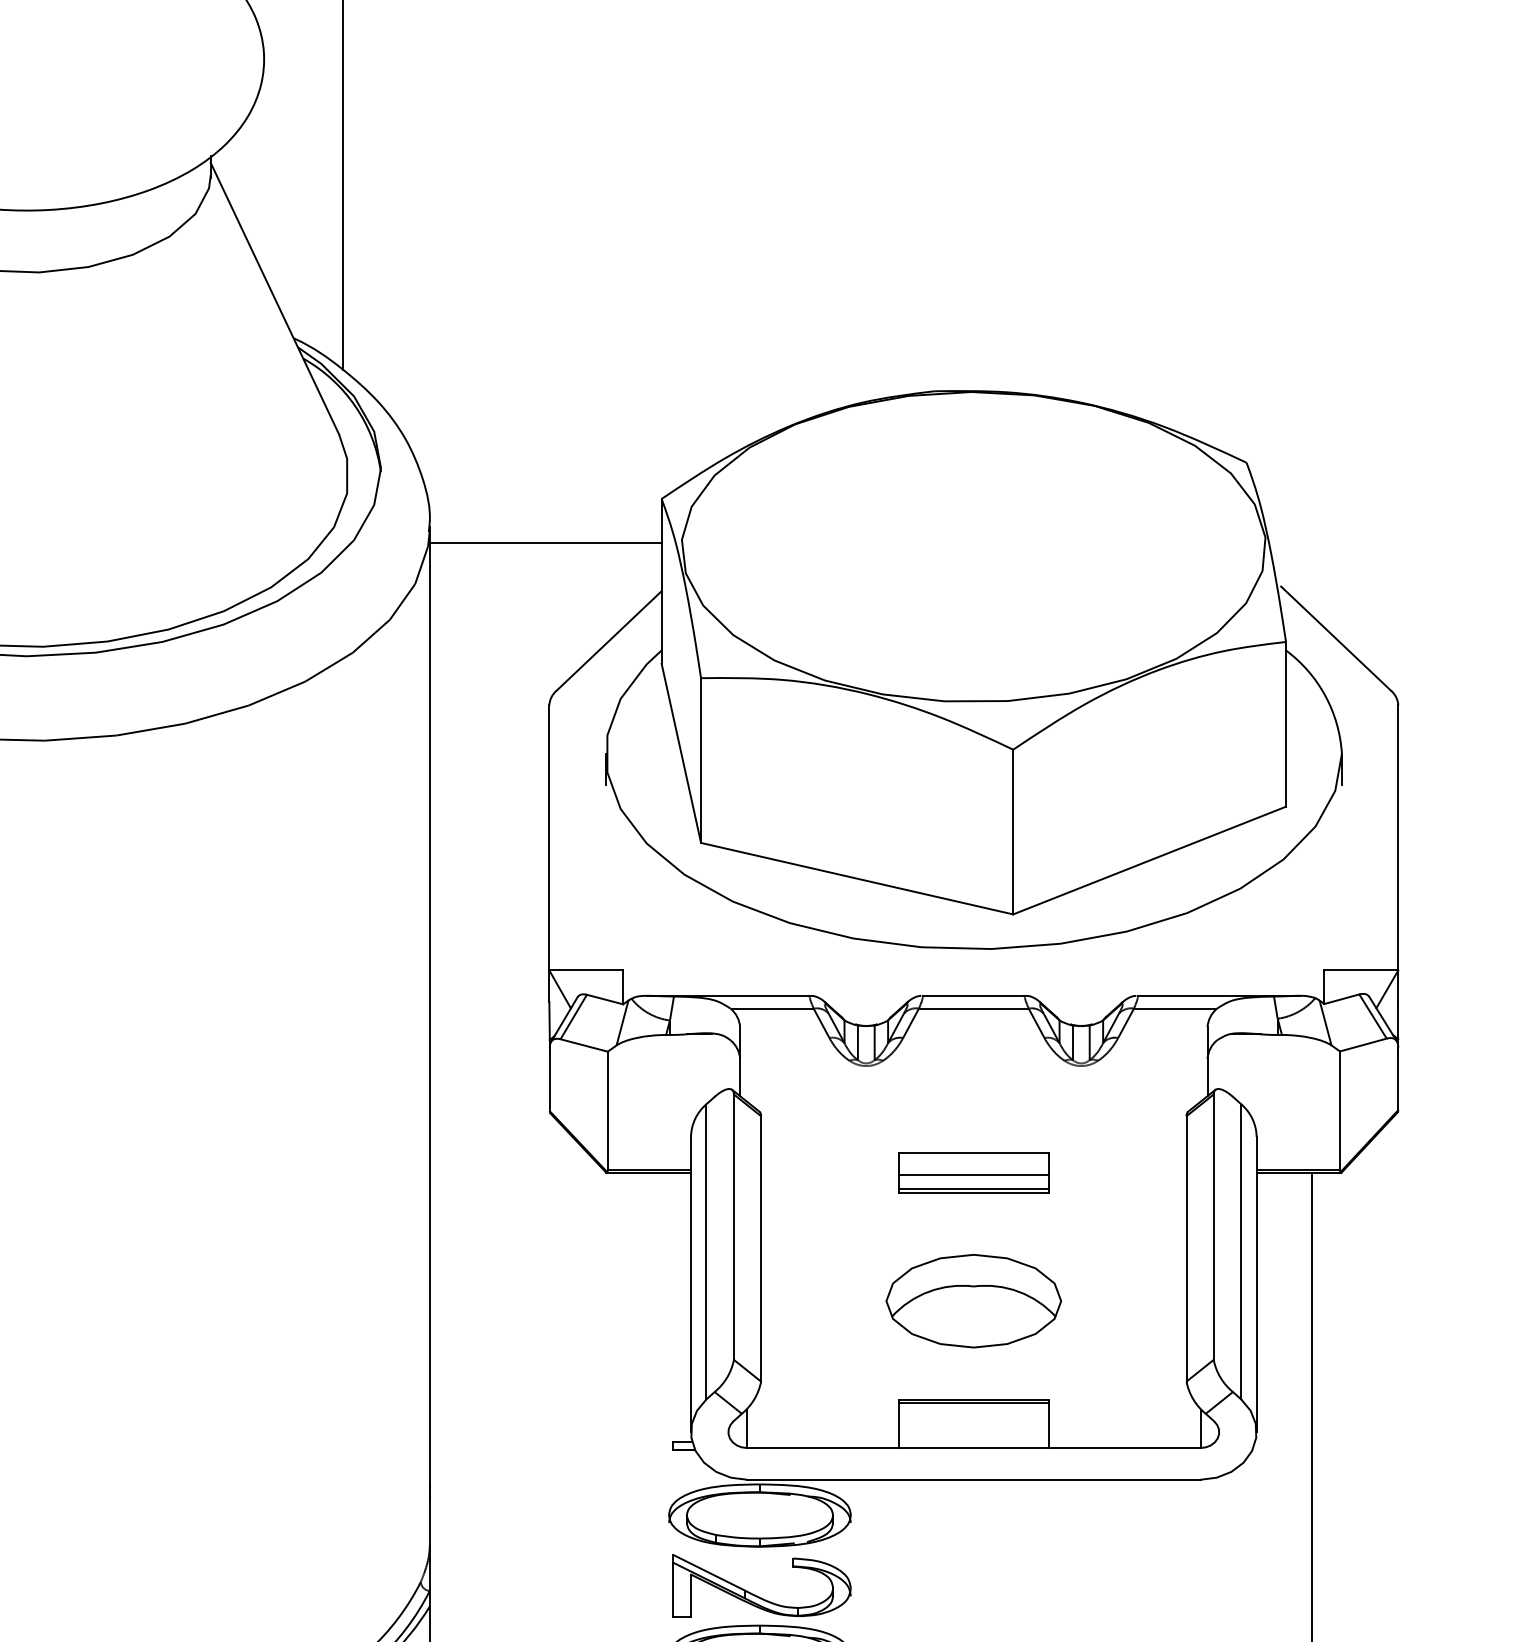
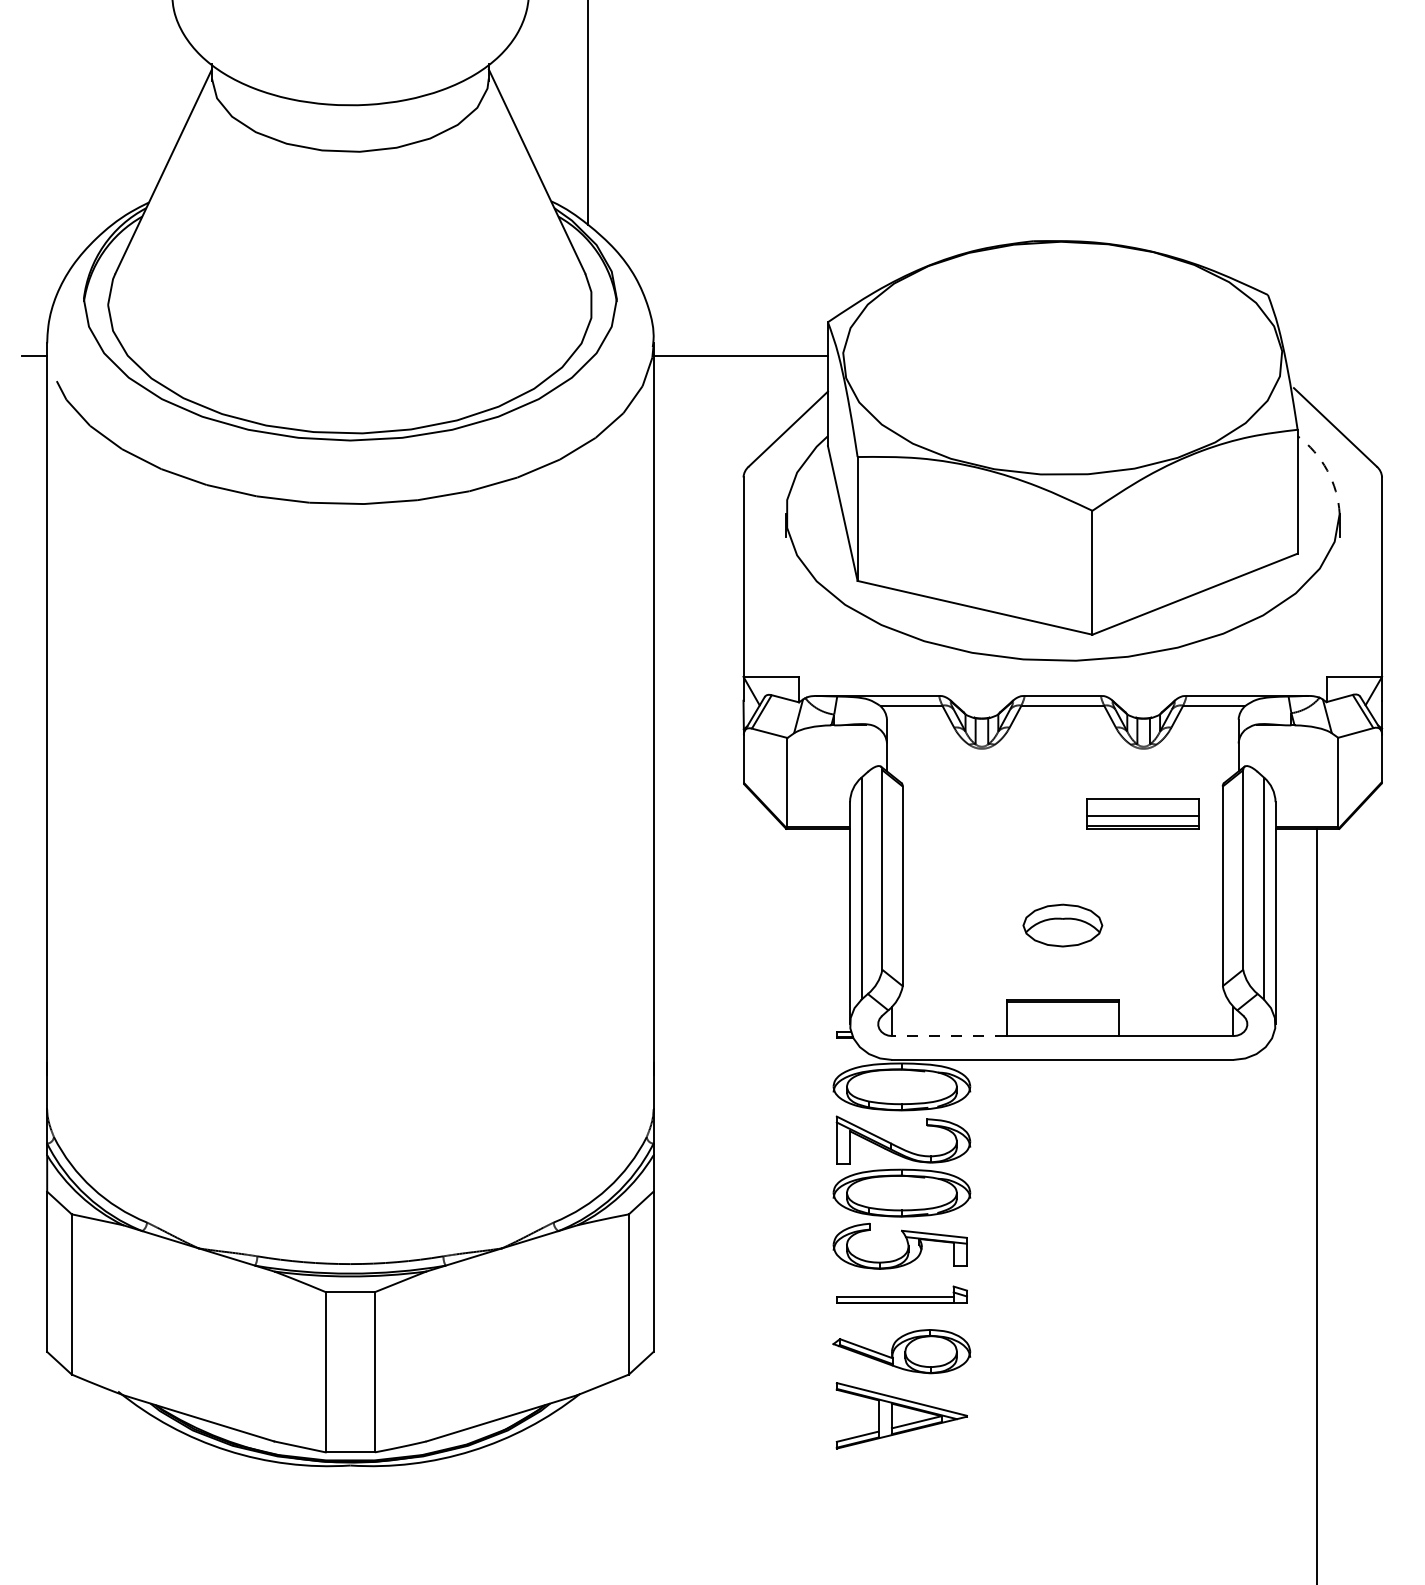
arc: (1325, 696) -> (1327, 470), solid -> dashed
part: (973, 1172) -> (1142, 813), moved
part: (973, 1300) -> (1062, 925), size x0.6
line: (821, 1448) -> (948, 1036), solid -> dashed

